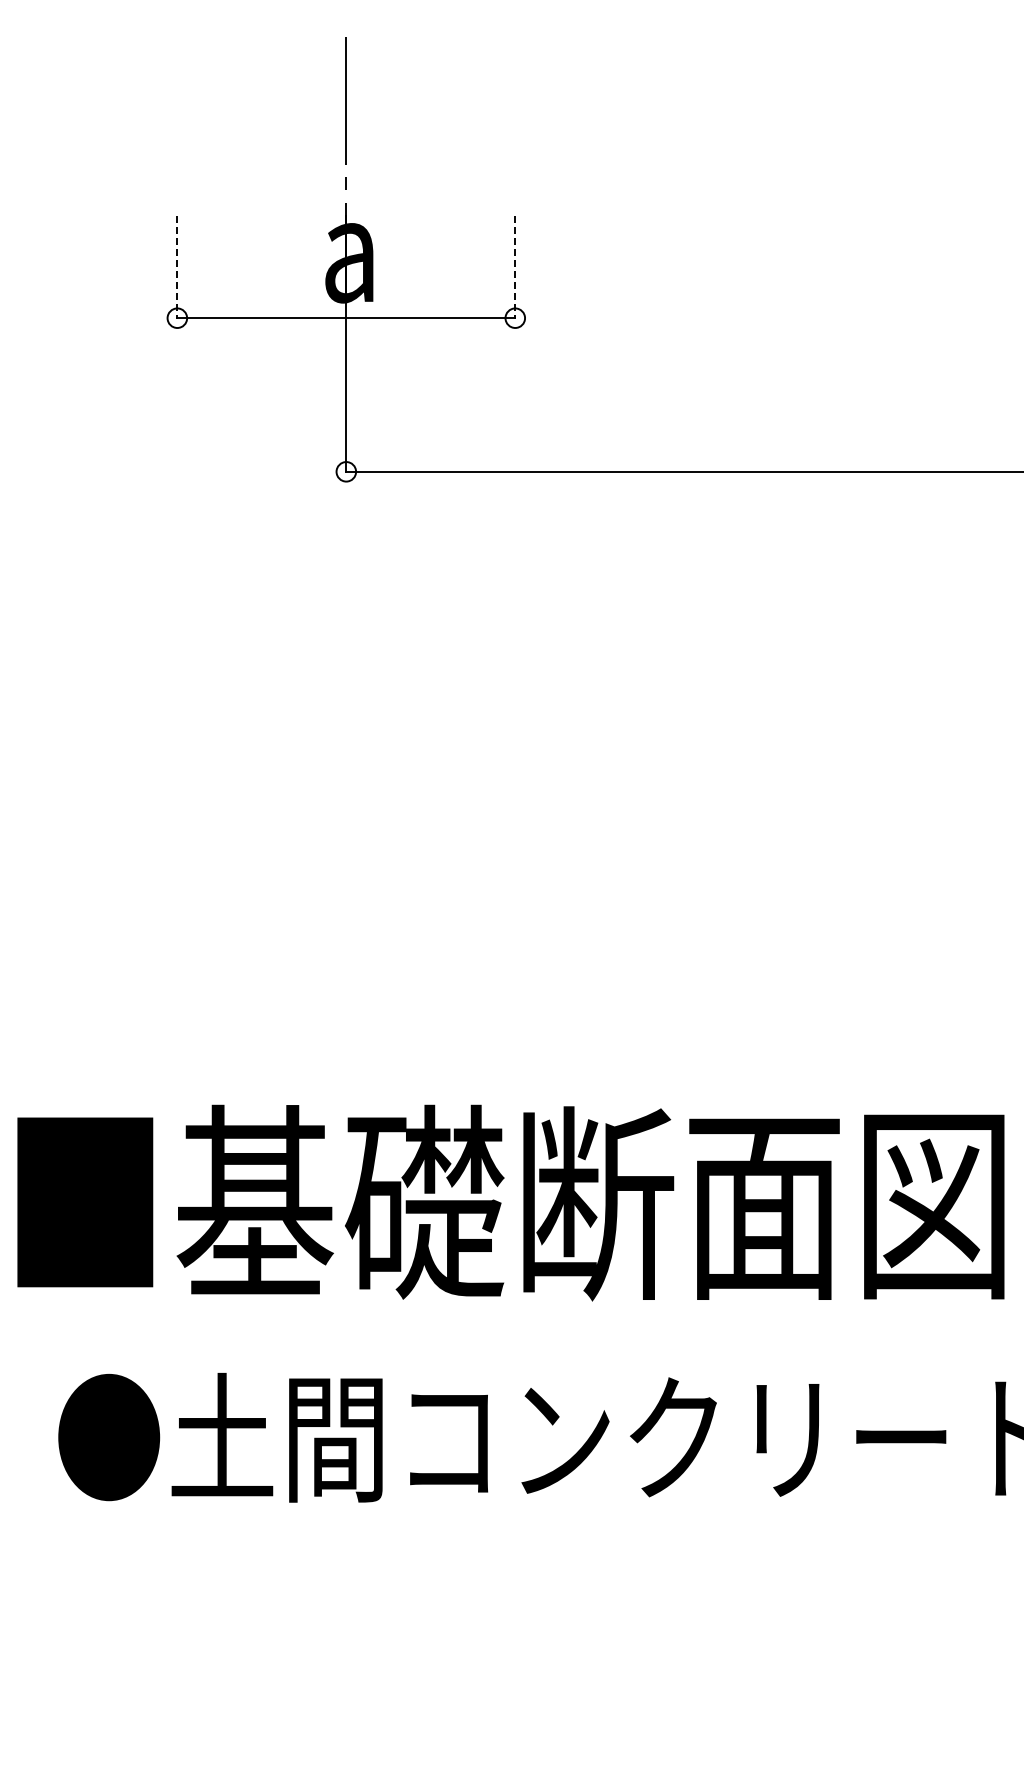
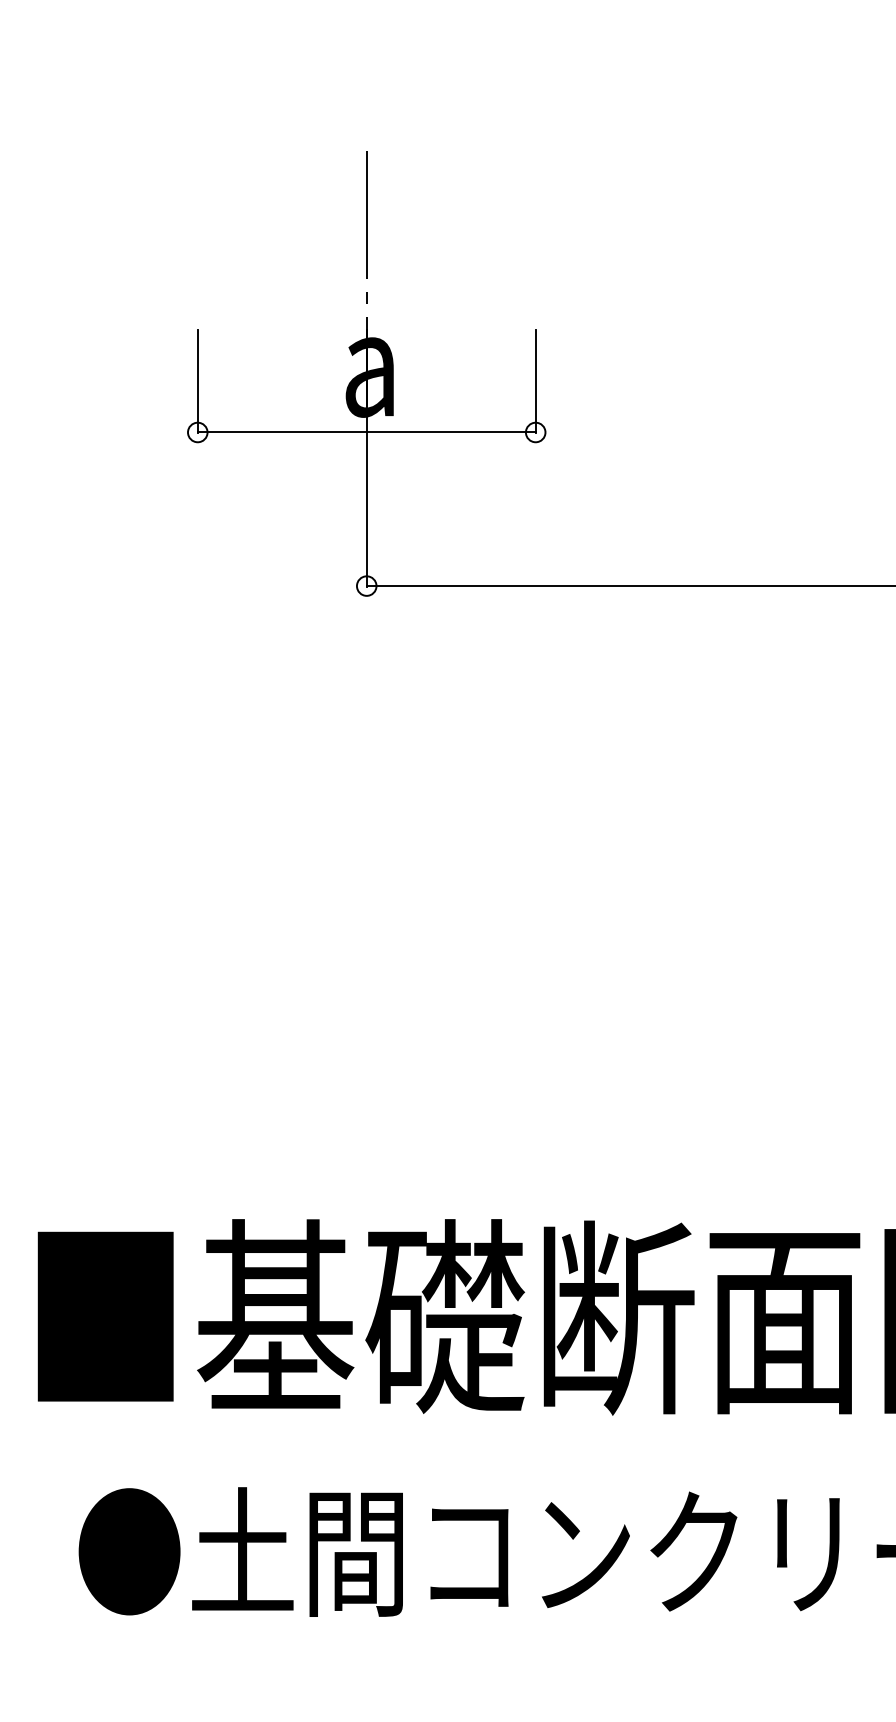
line: (177, 267) -> (197, 381), dashed -> solid
line: (515, 267) -> (535, 381), dashed -> solid

